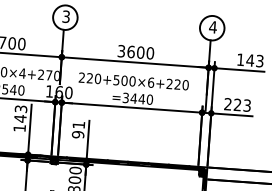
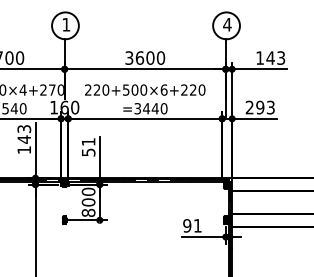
text: (66, 16) -> (66, 24), 3 -> 1
text: (237, 104) -> (260, 107), 223 -> 293
text: (78, 134) -> (88, 152), 91 -> 51

